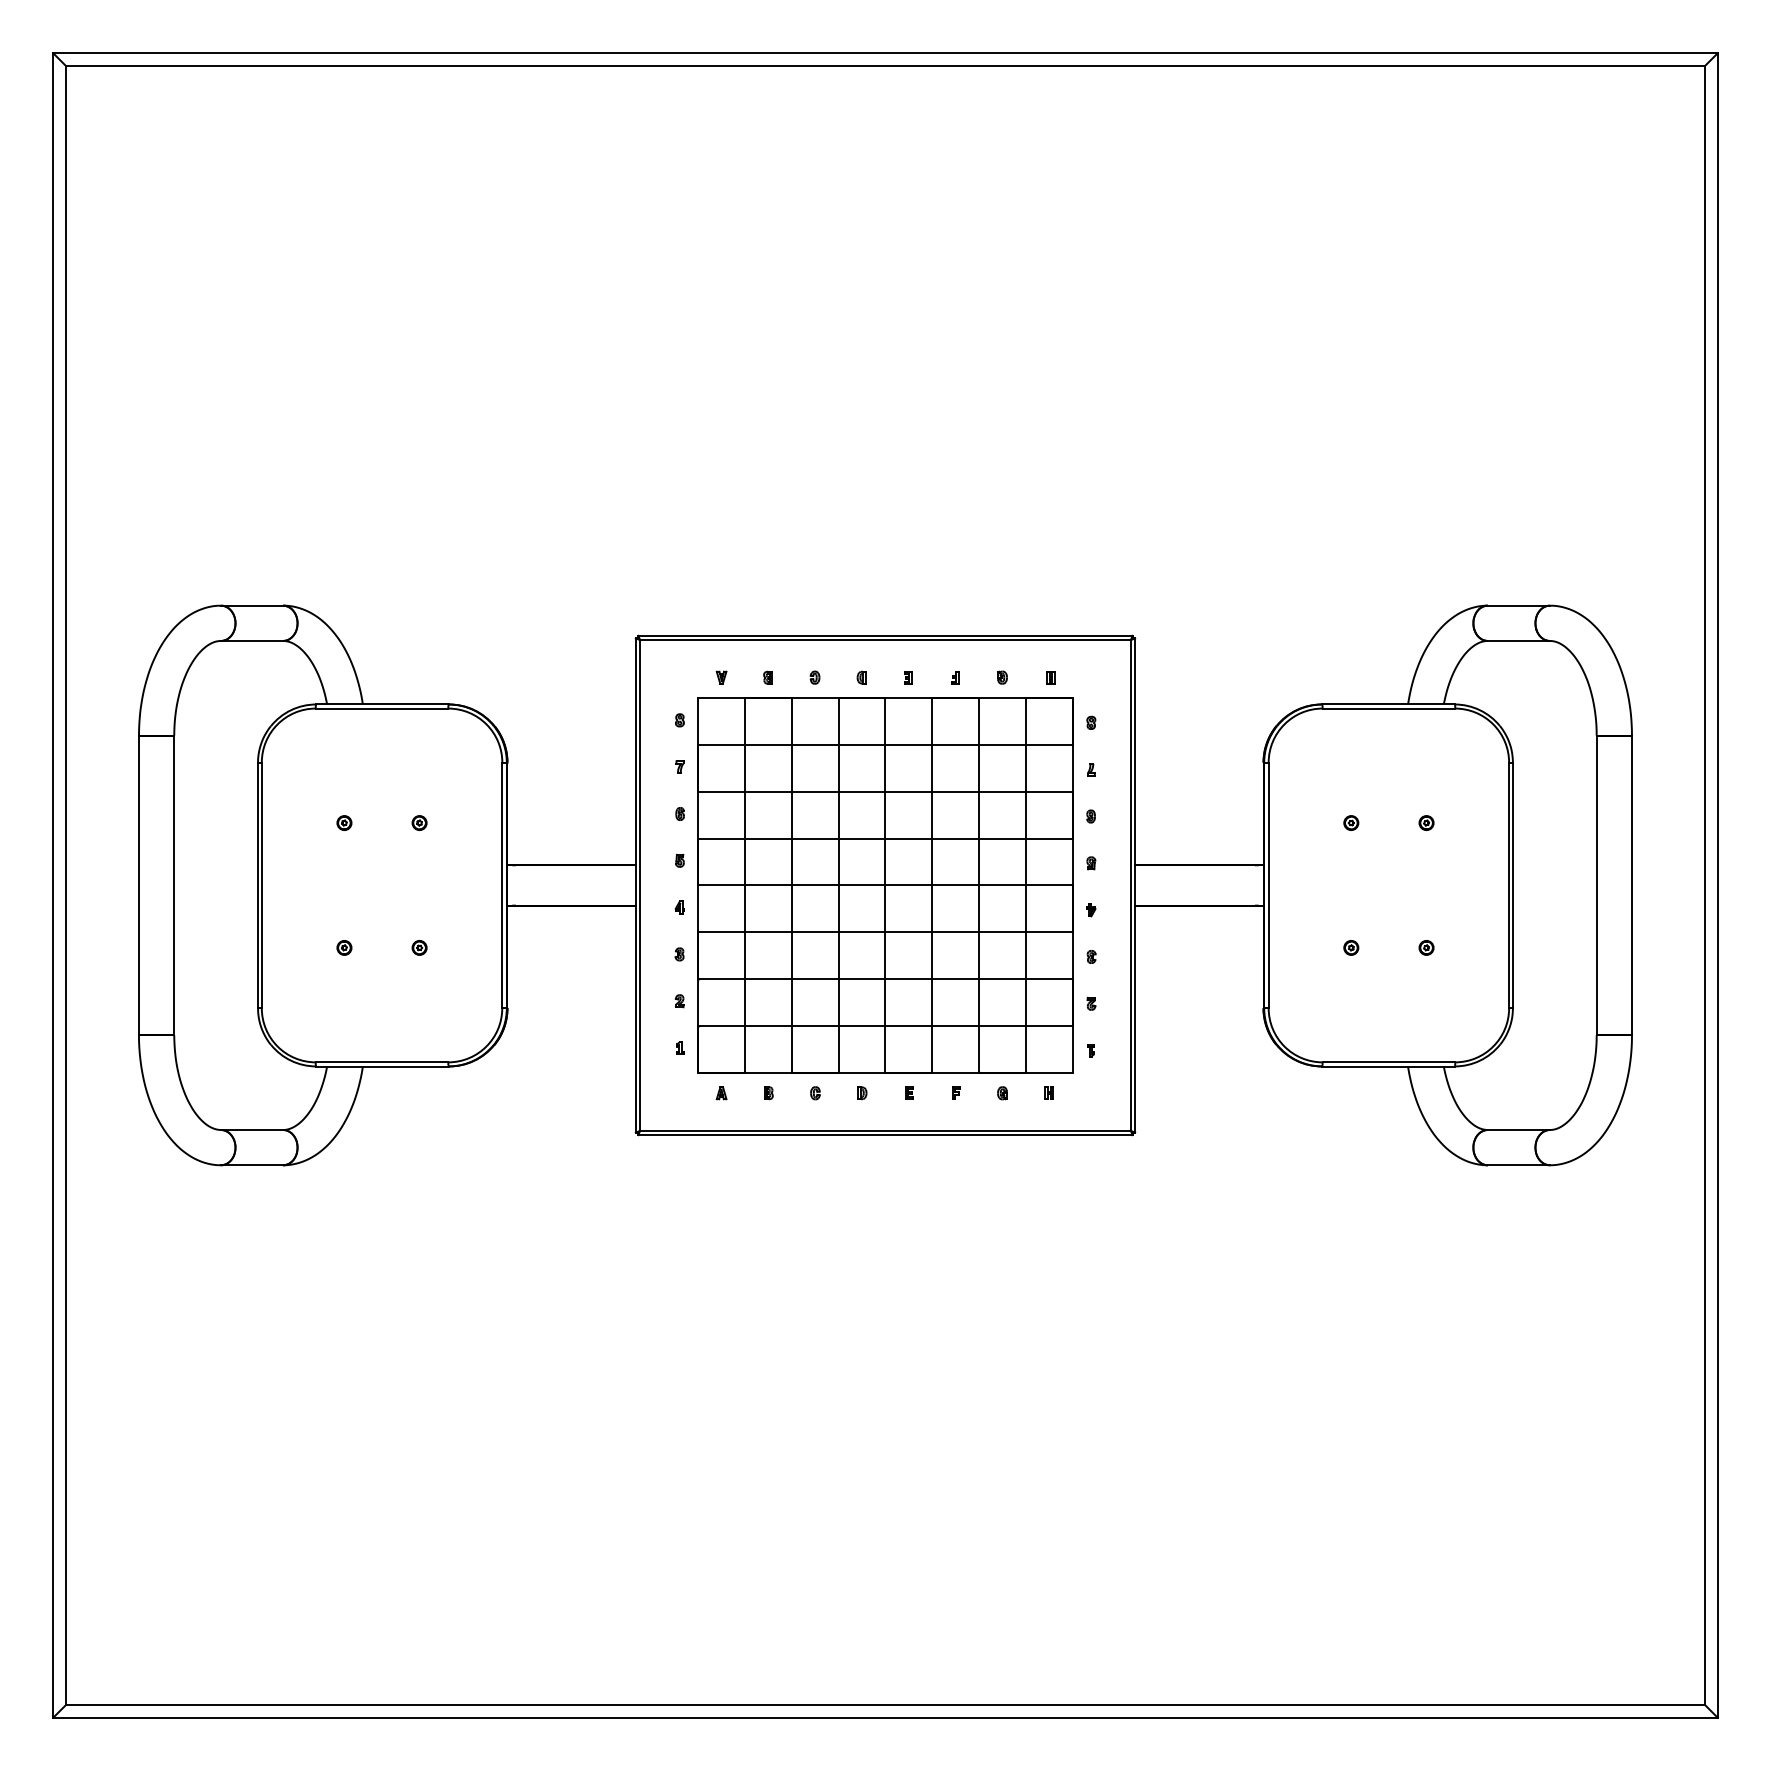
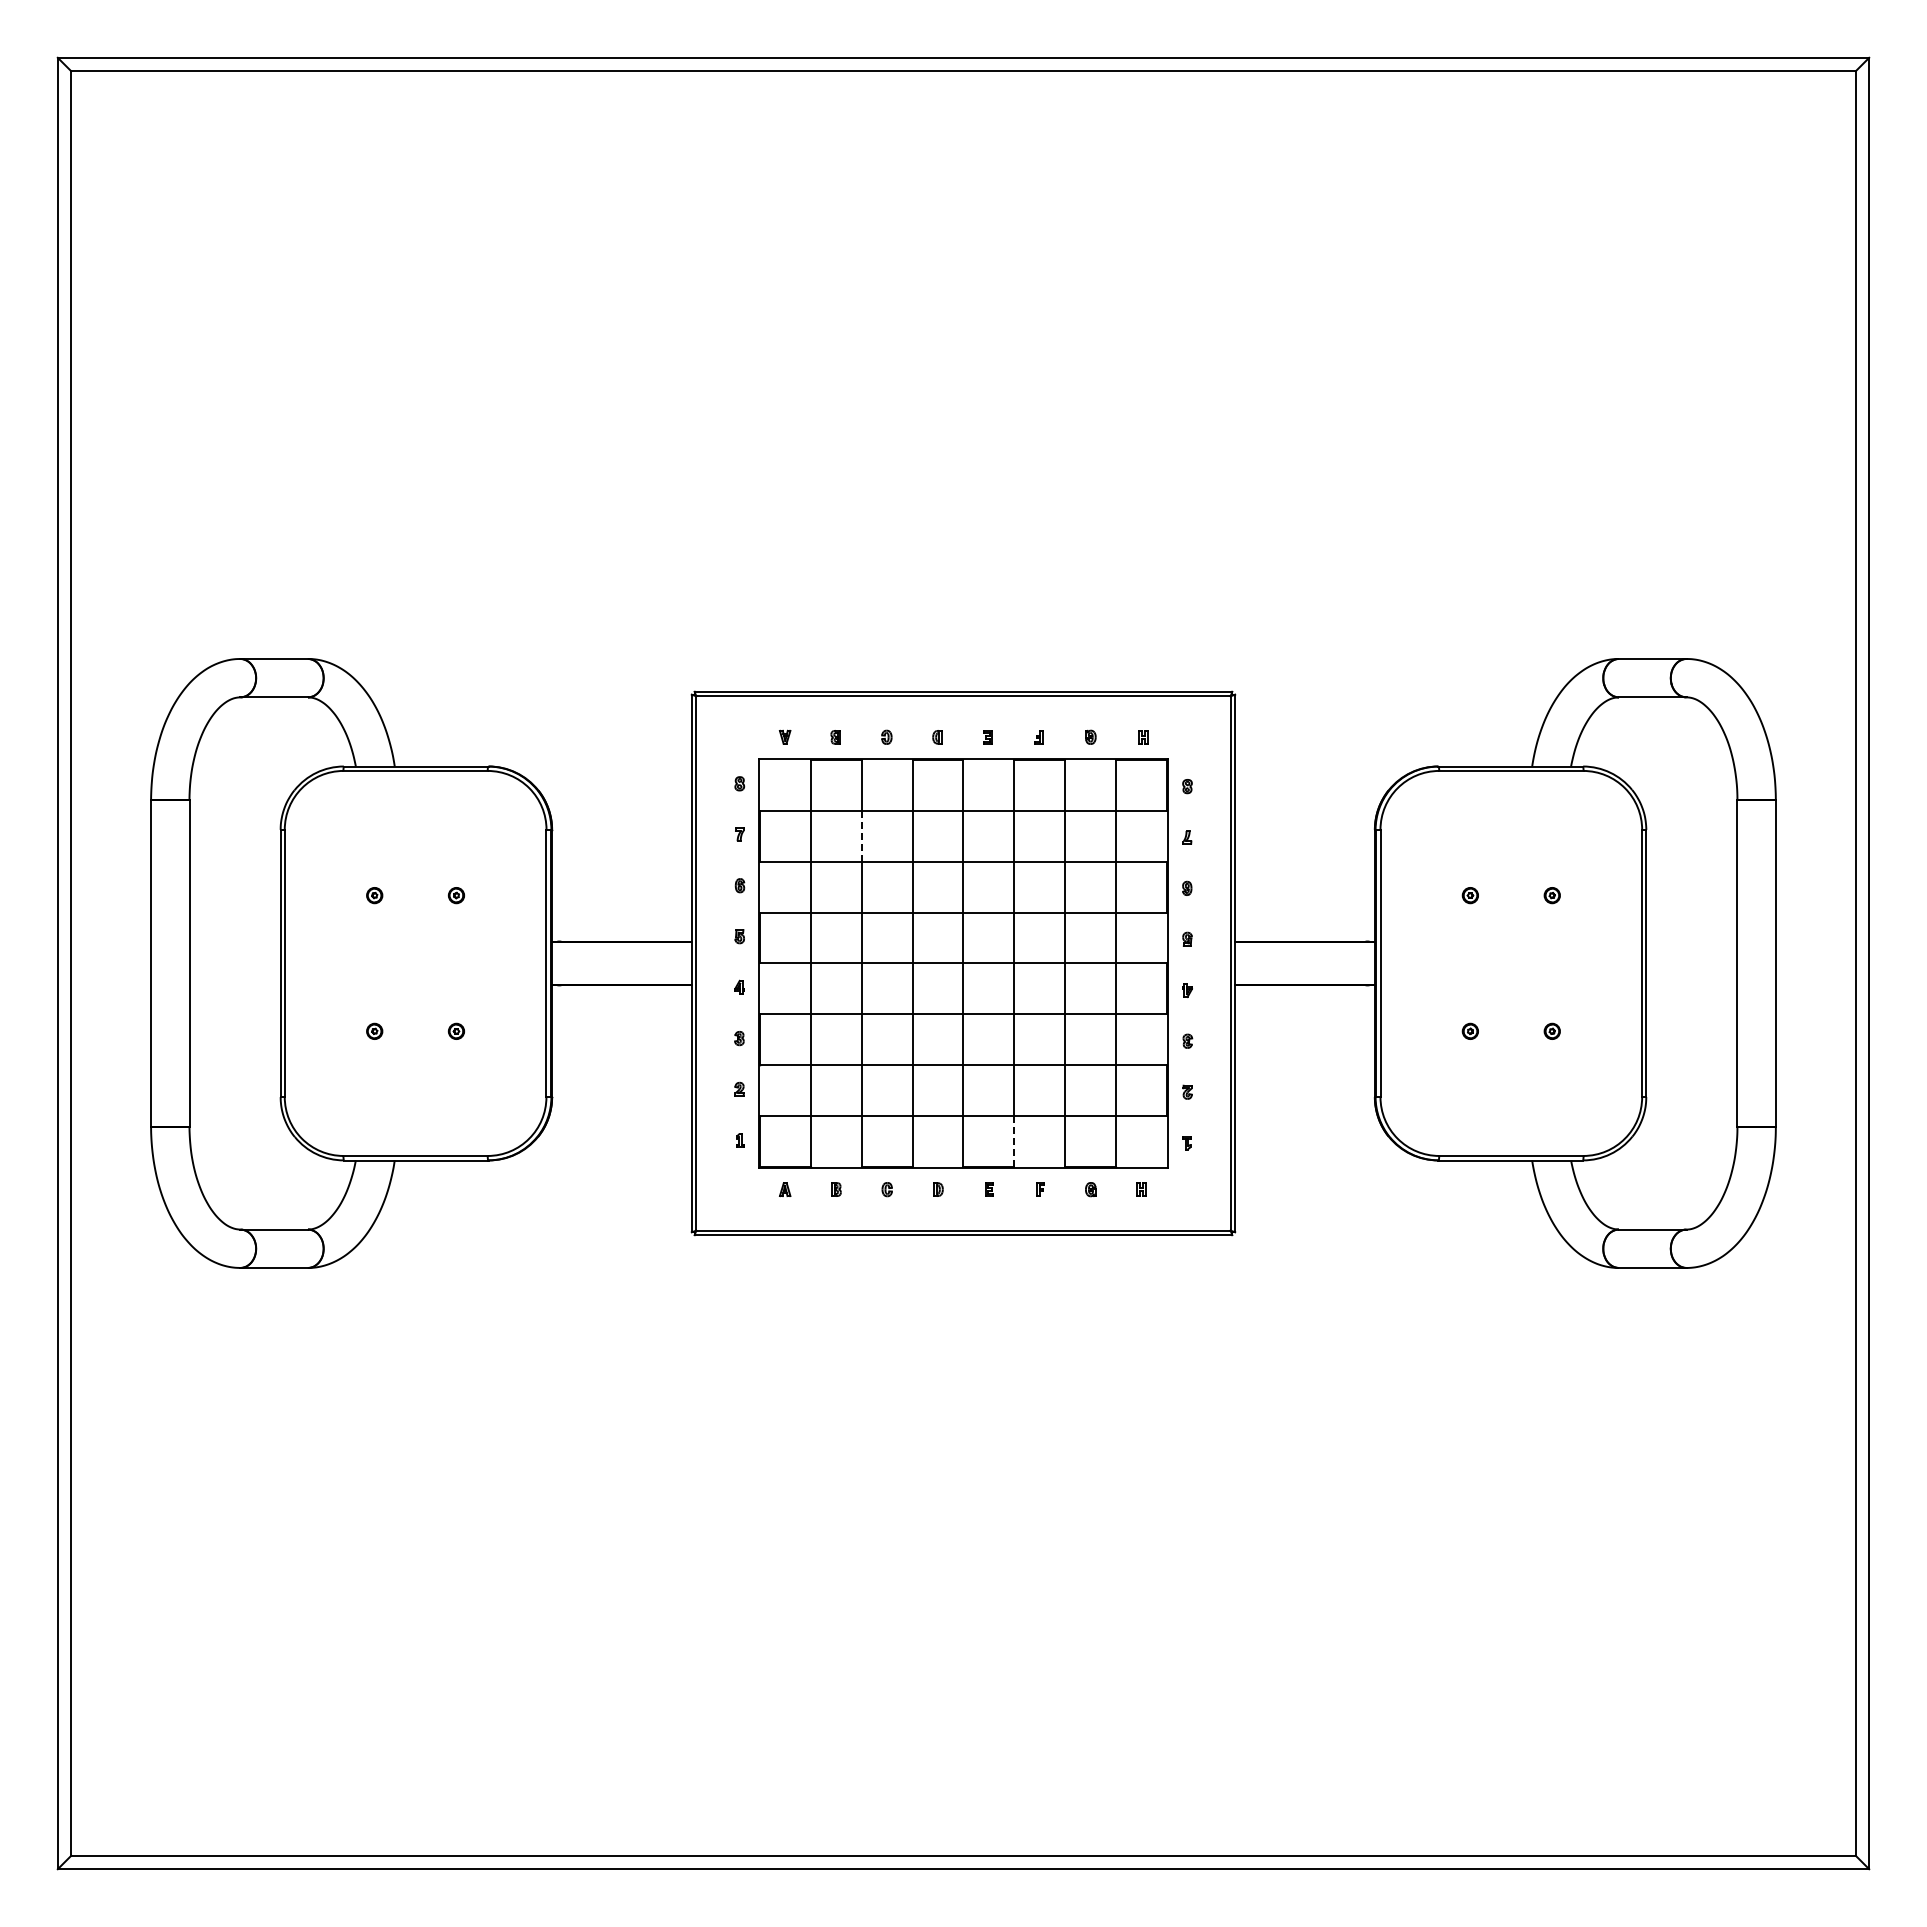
line: (791, 767) -> (861, 835), solid -> dashed
line: (932, 1049) -> (1014, 1142), solid -> dashed

